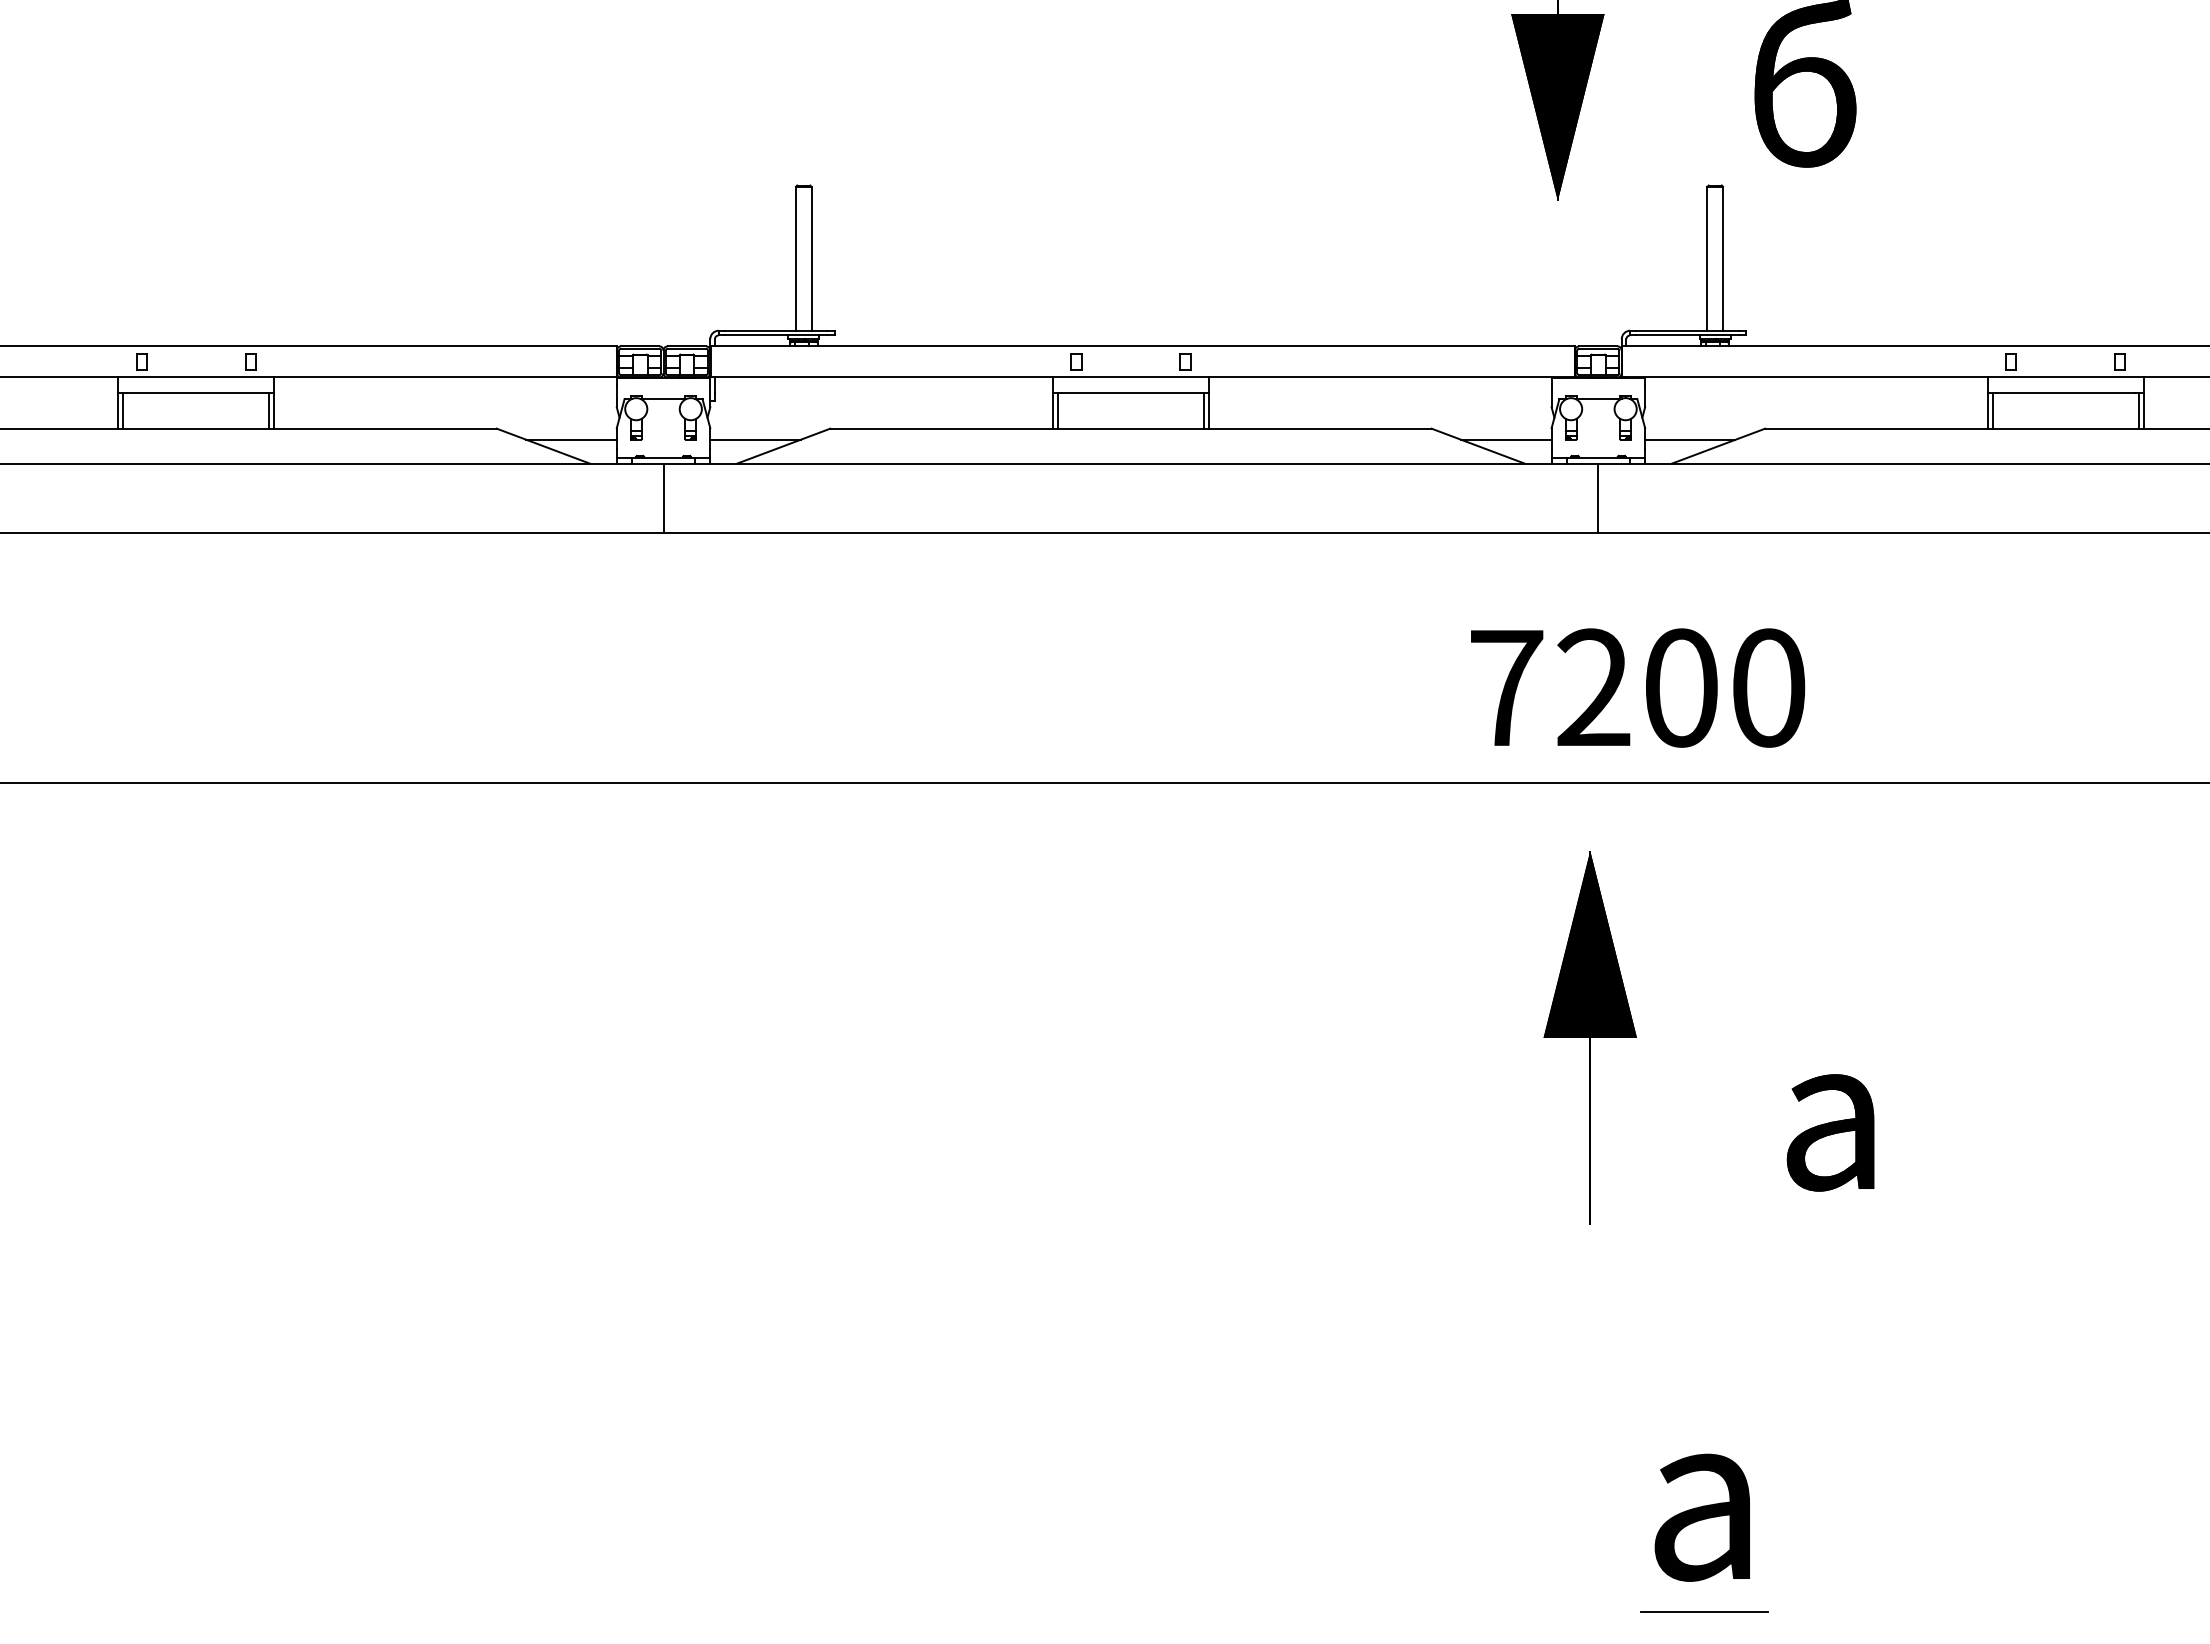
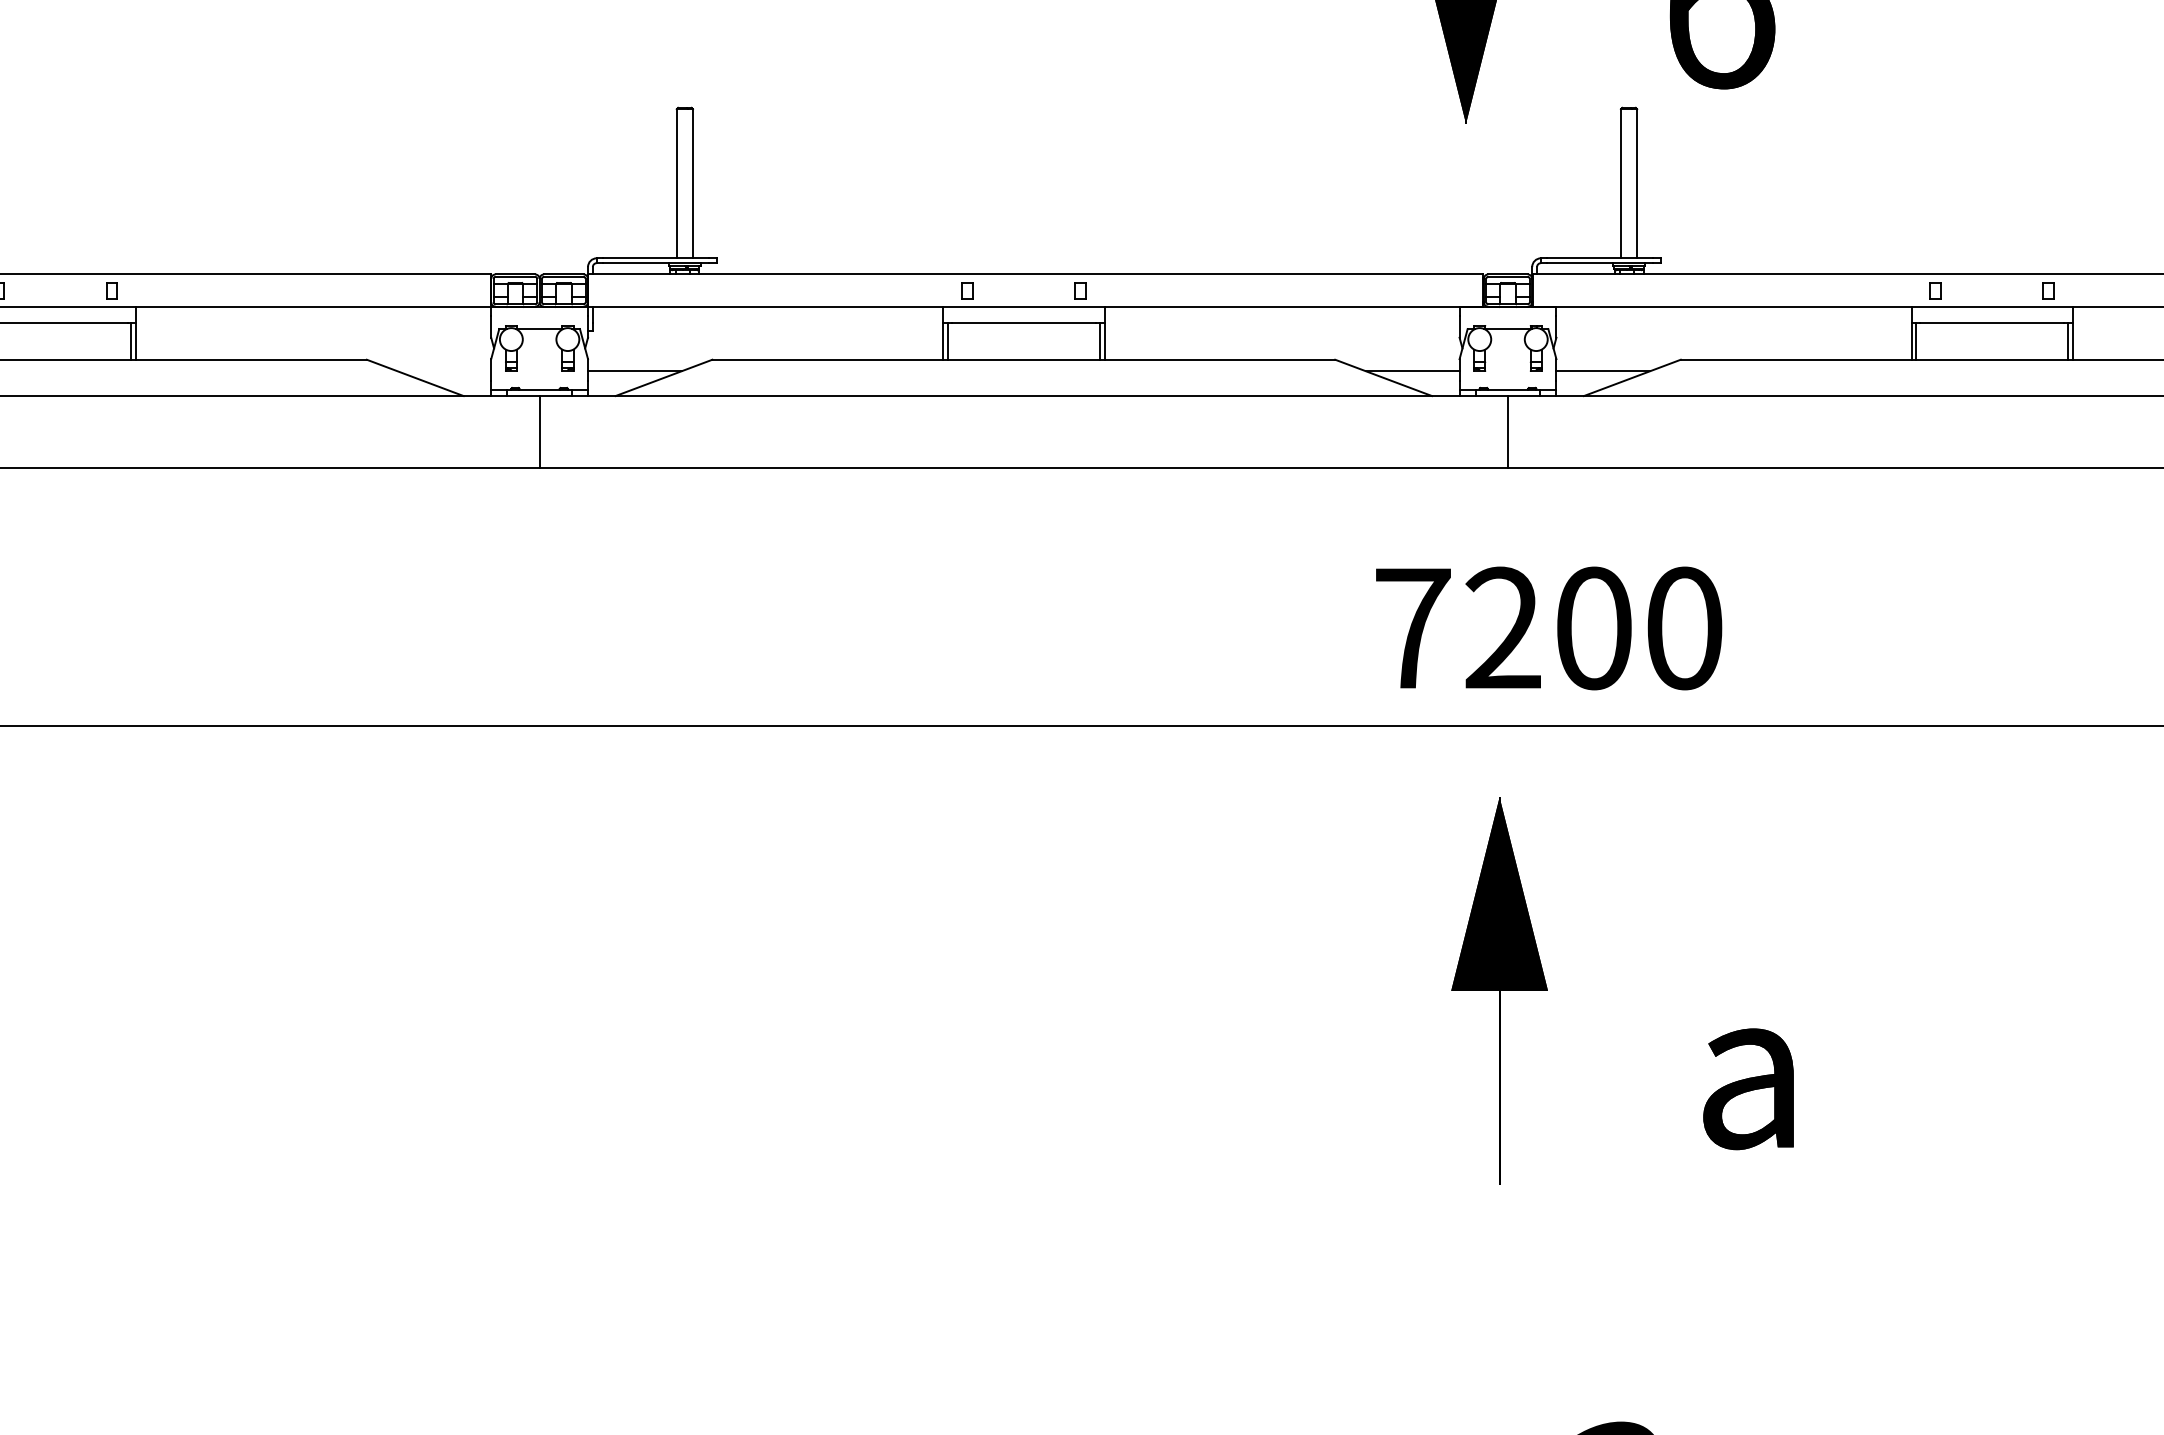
line: (571, 439) -> (444, 370), removed

